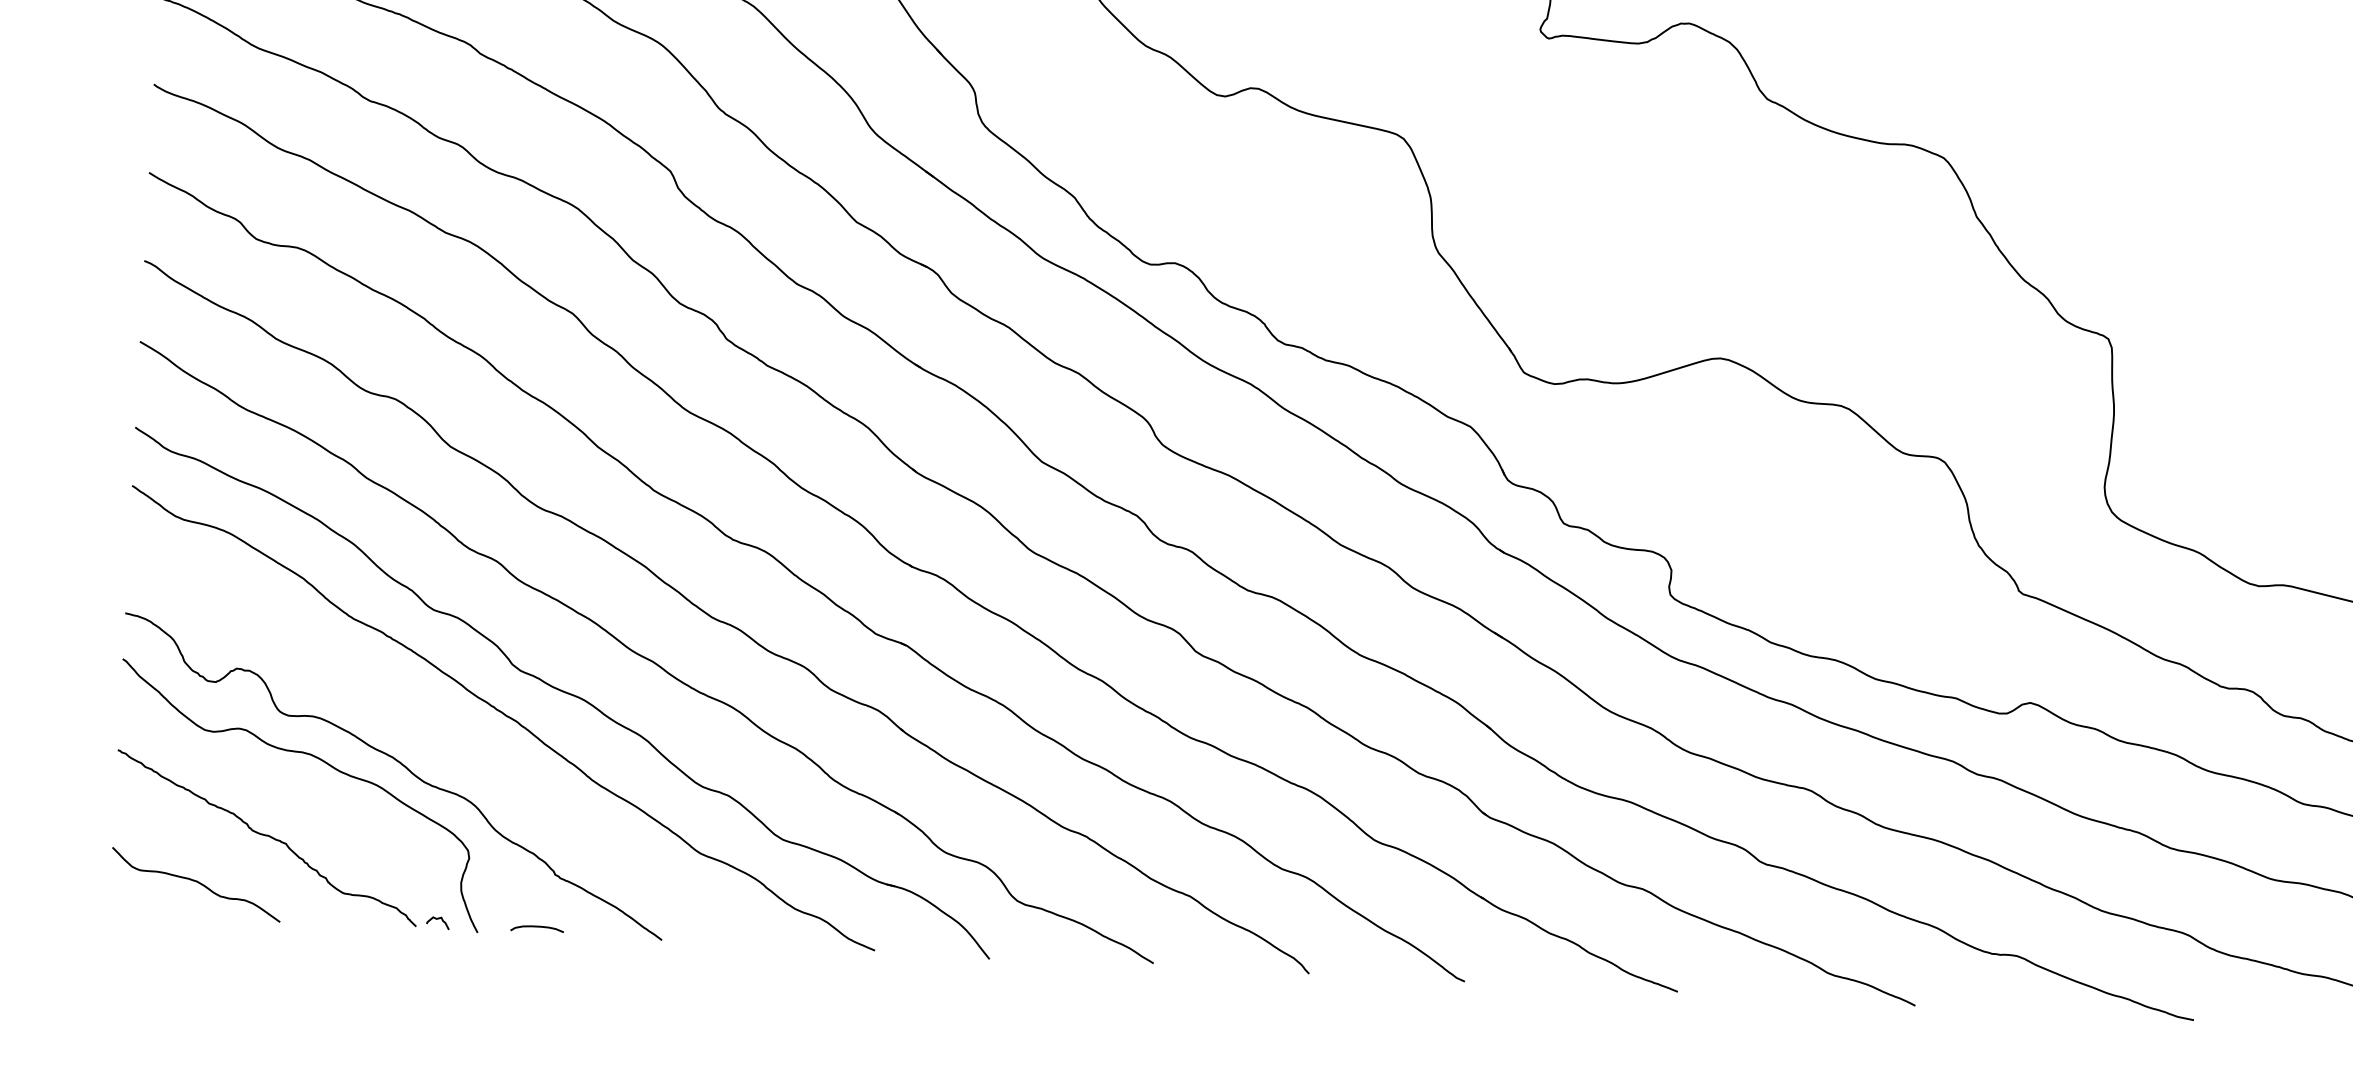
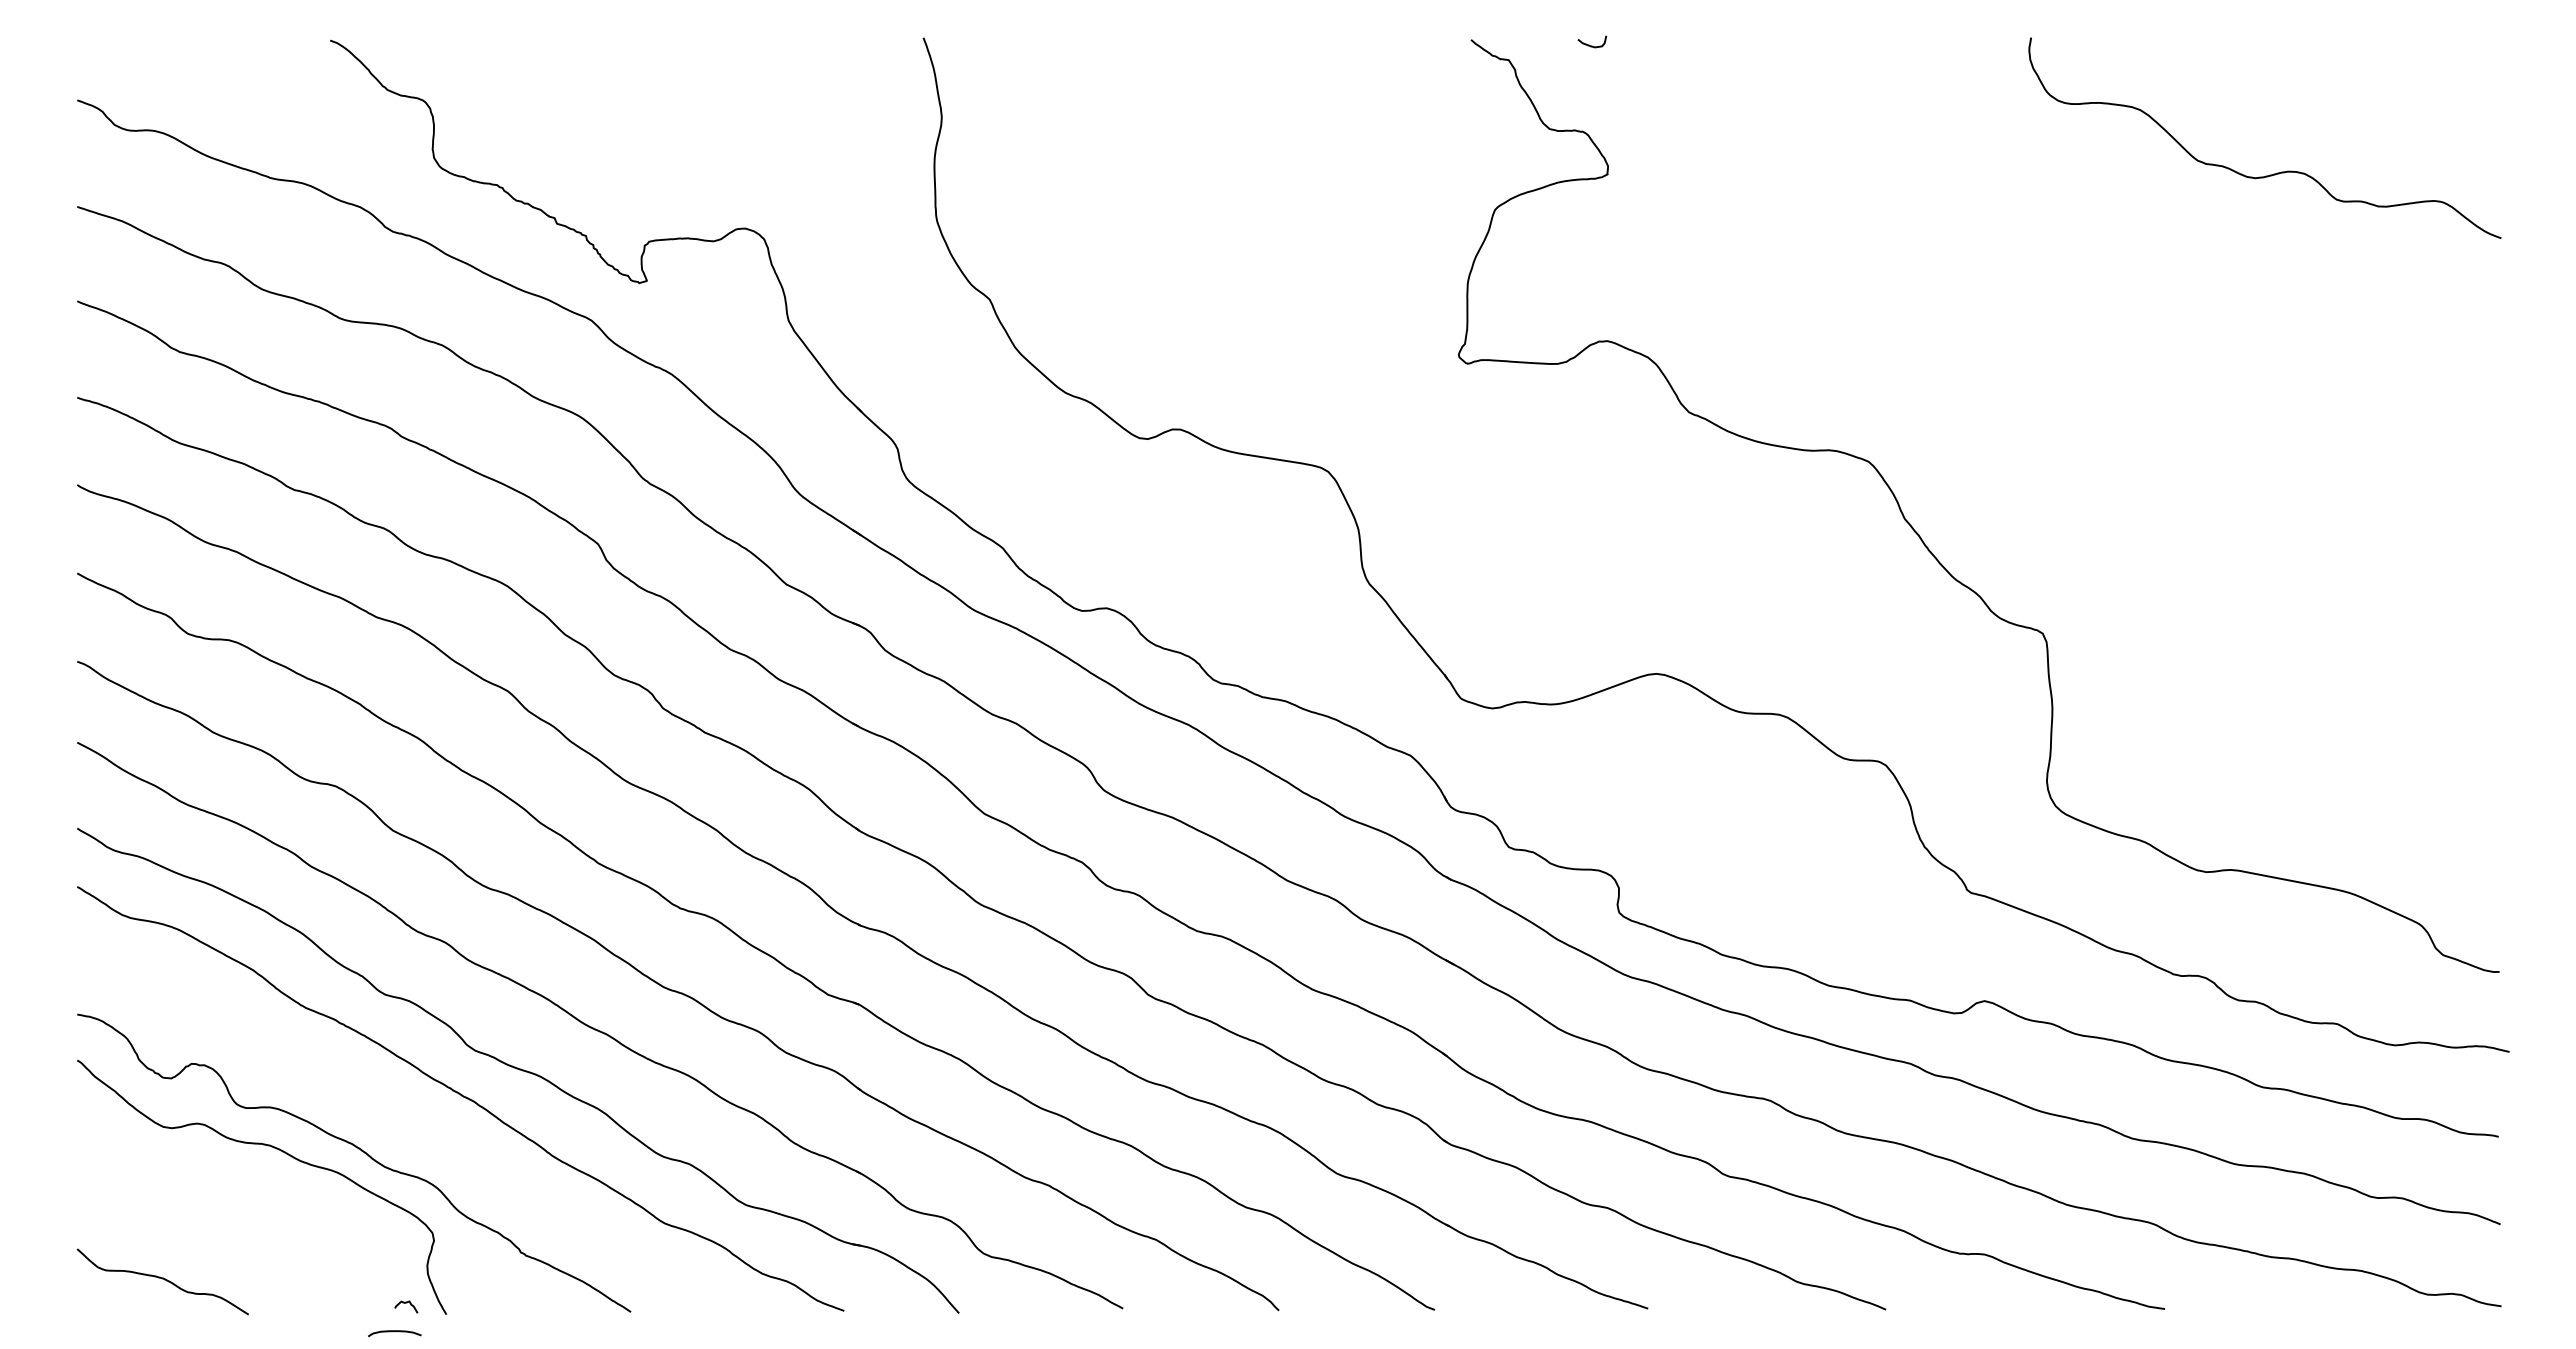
curve: (268, 837) -> (232, 1230), removed
curve: (537, 927) -> (394, 1332), moved

